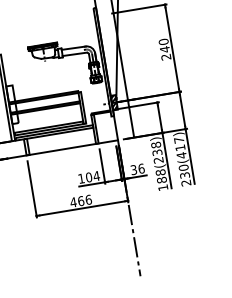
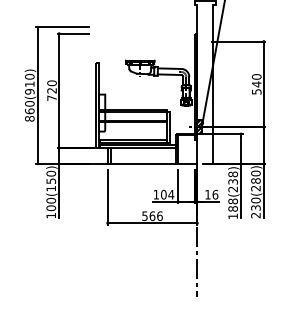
text: (165, 56) -> (256, 91), 240 -> 540
text: (179, 147) -> (255, 180), 230(417) -> 230(280)
text: (133, 169) -> (207, 194), 36 -> 16
text: (73, 202) -> (144, 216), 466 -> 566

